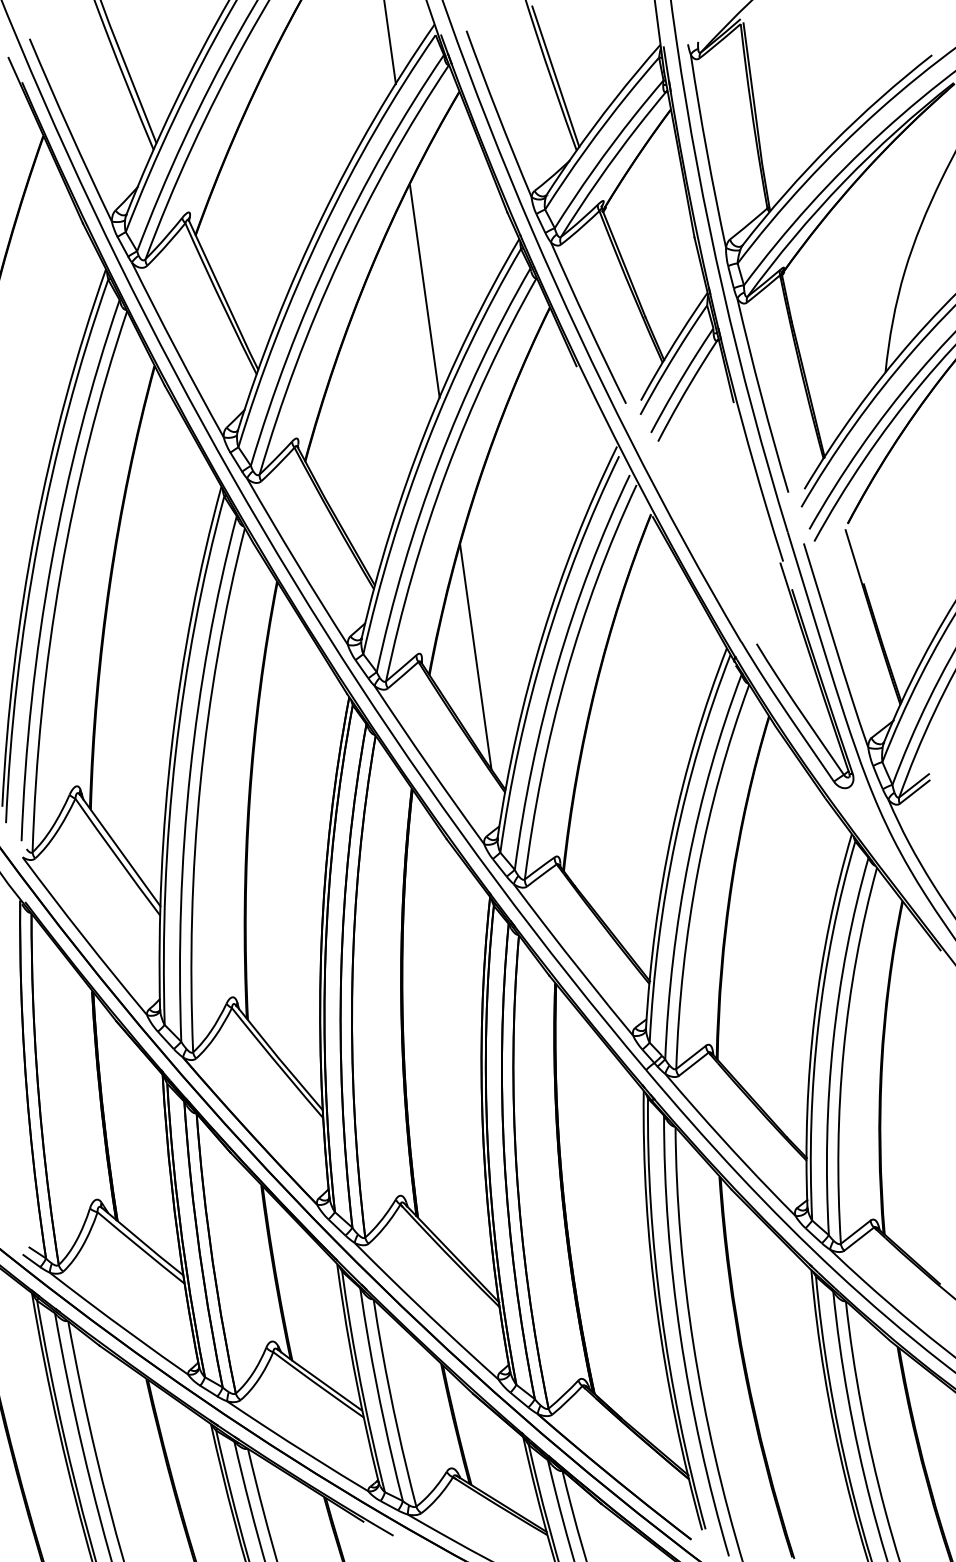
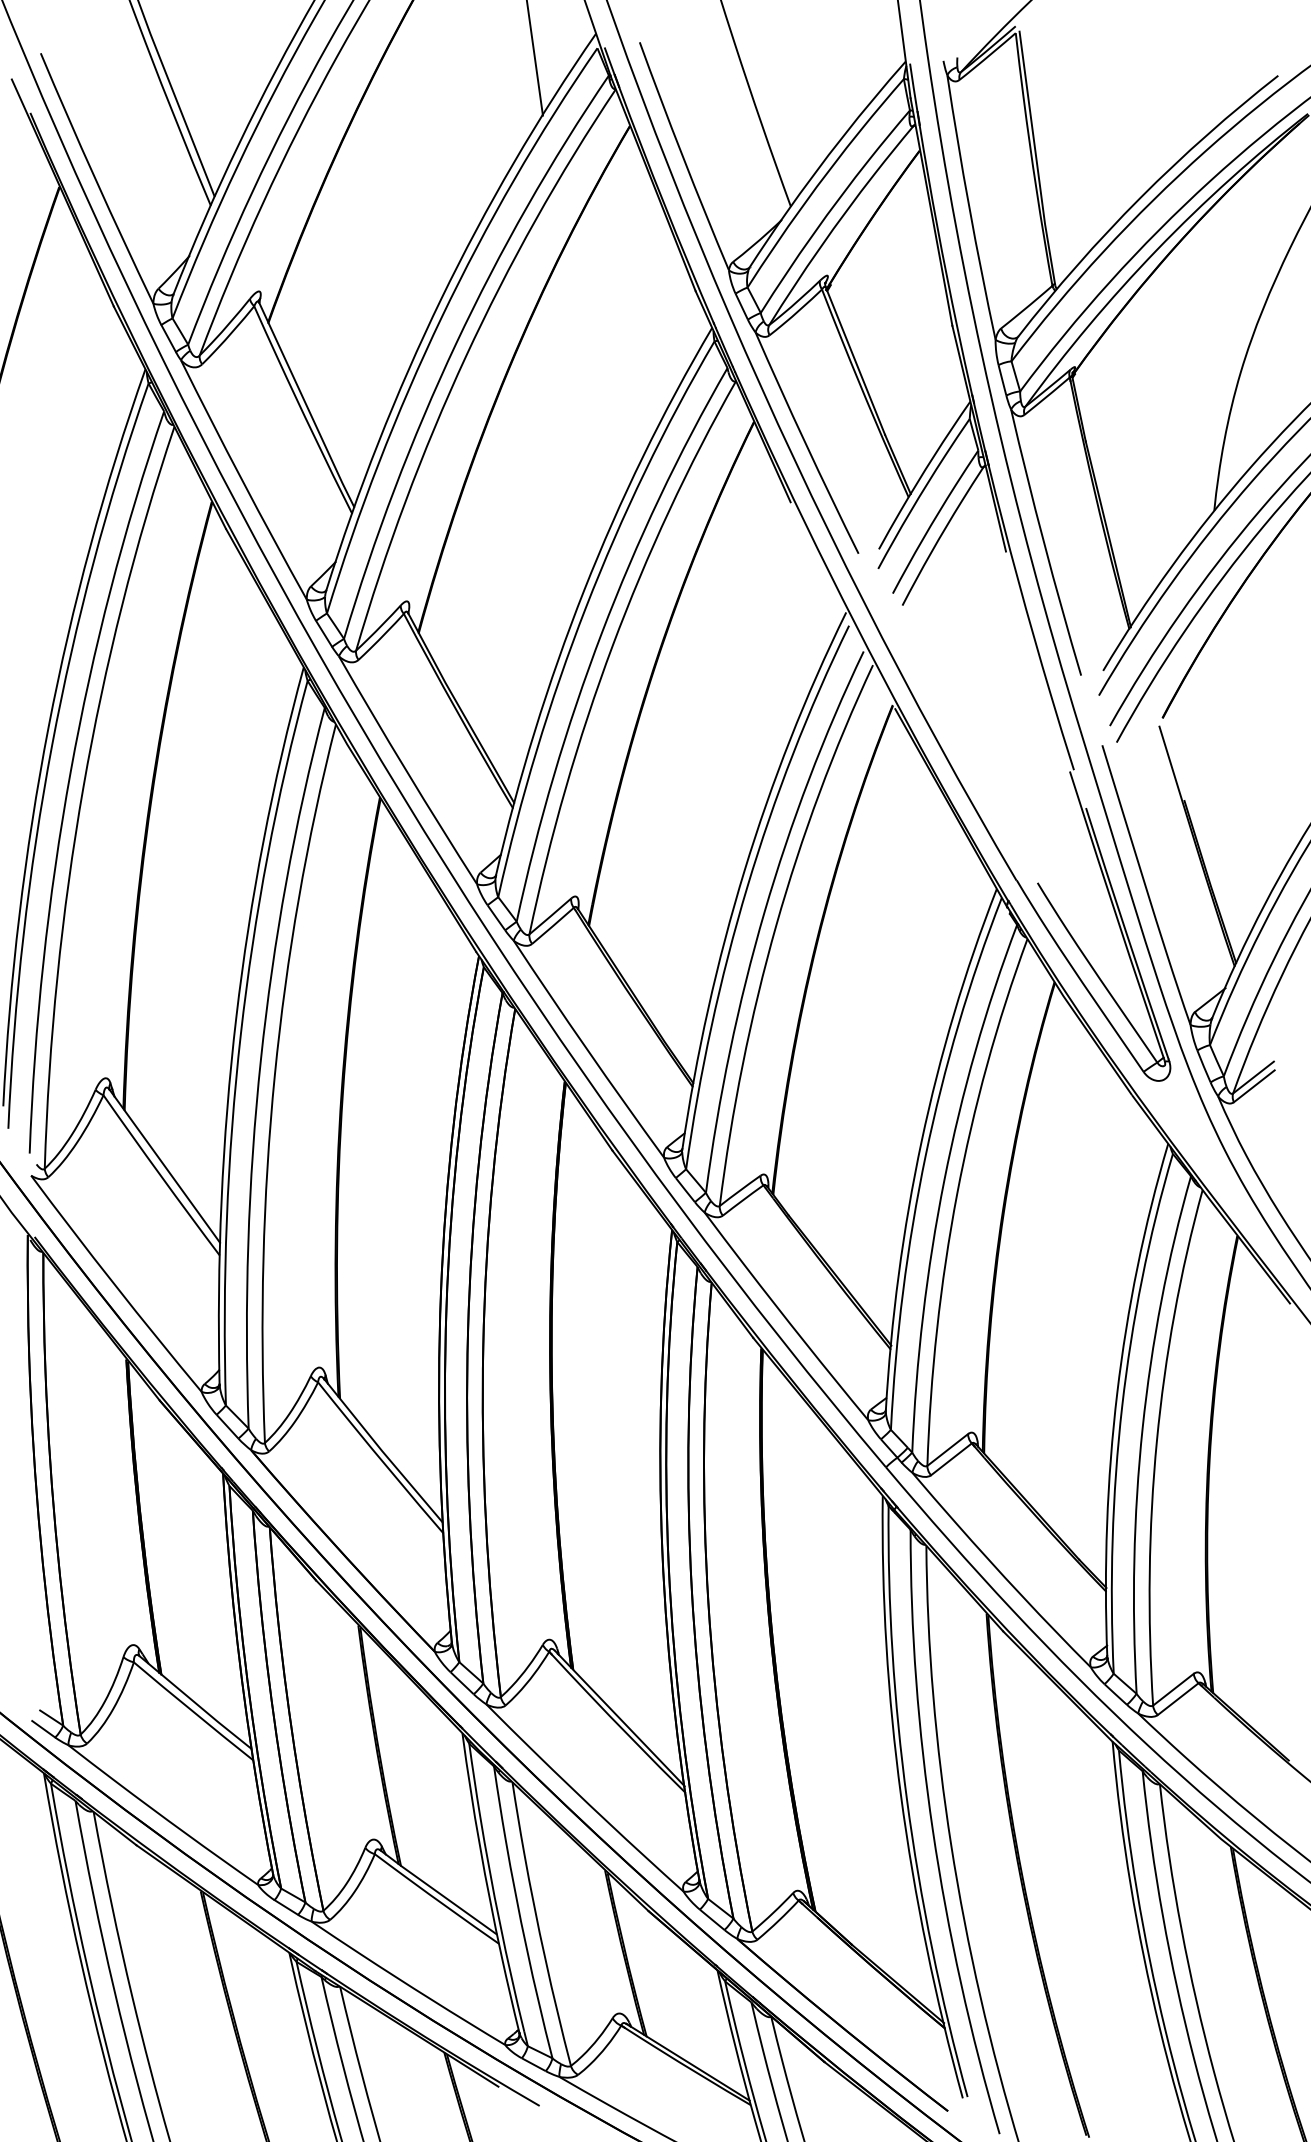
line: (556, 76) -> (762, 105), removed
line: (424, 291) -> (582, 399), removed
line: (475, 657) -> (652, 901), removed

